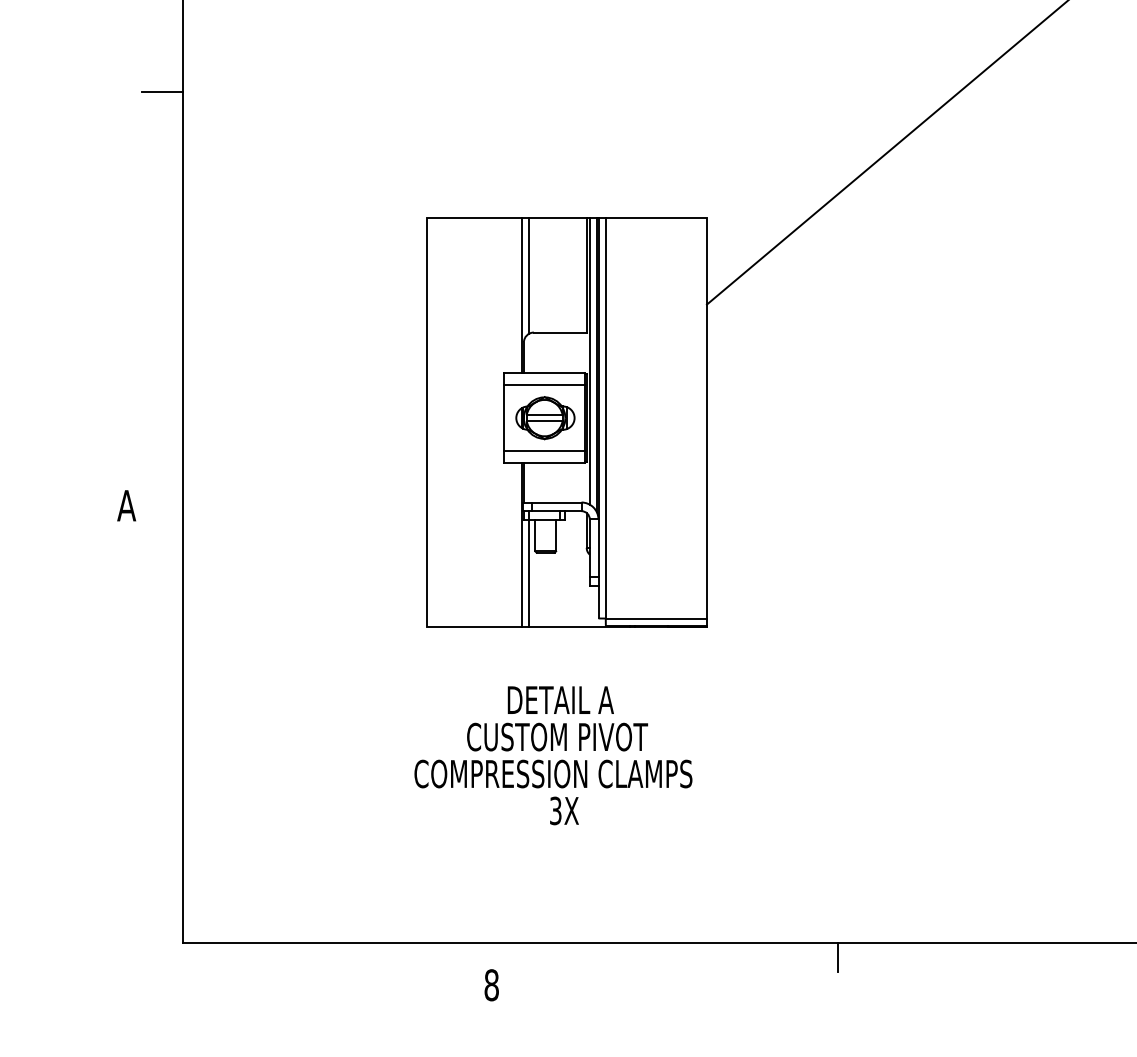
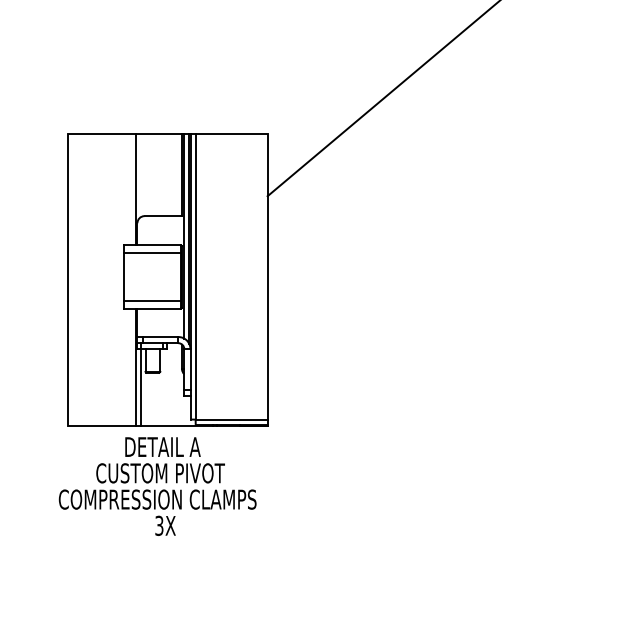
line: (529, 275) -> (141, 175), removed
part: (545, 418) -> (152, 277), removed
text: (553, 755) -> (157, 486), moved

